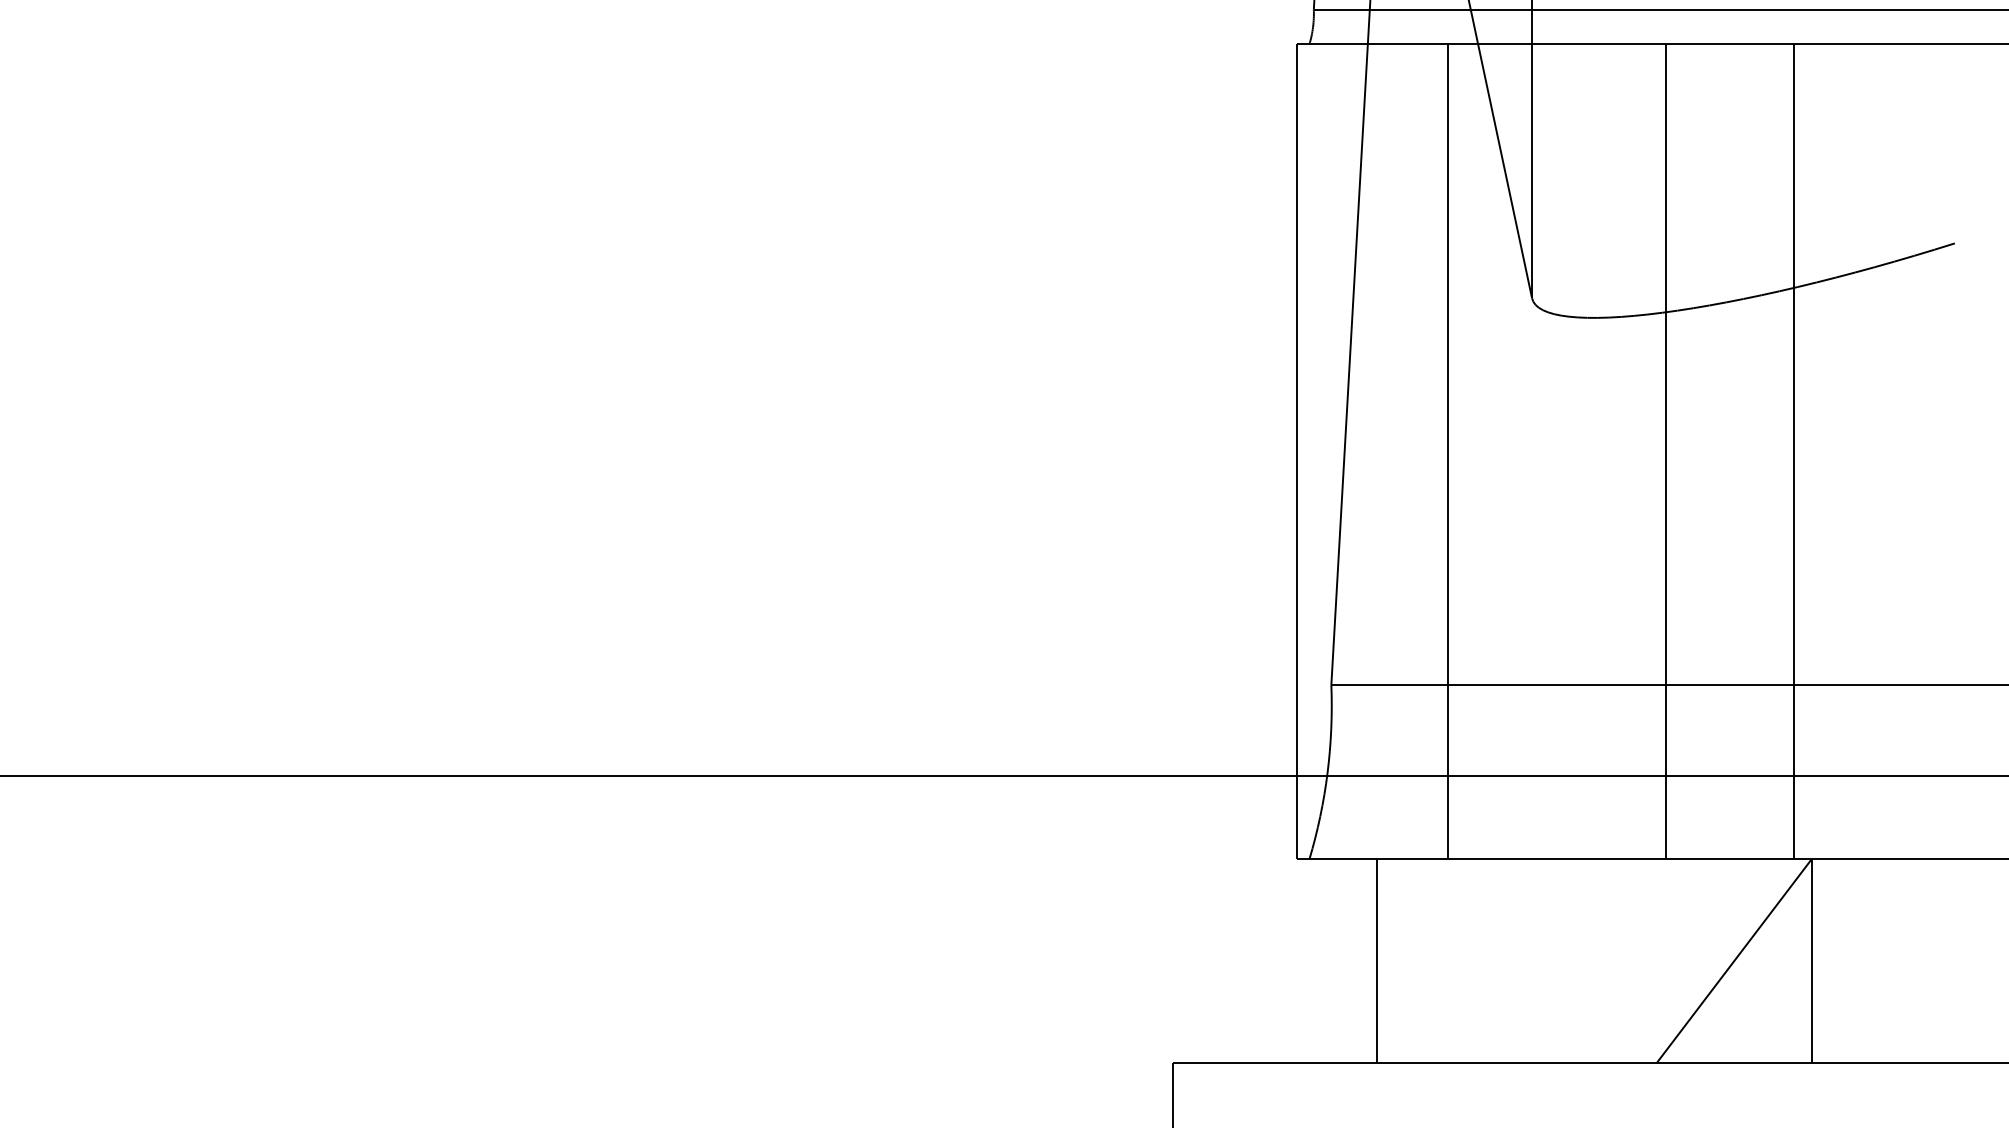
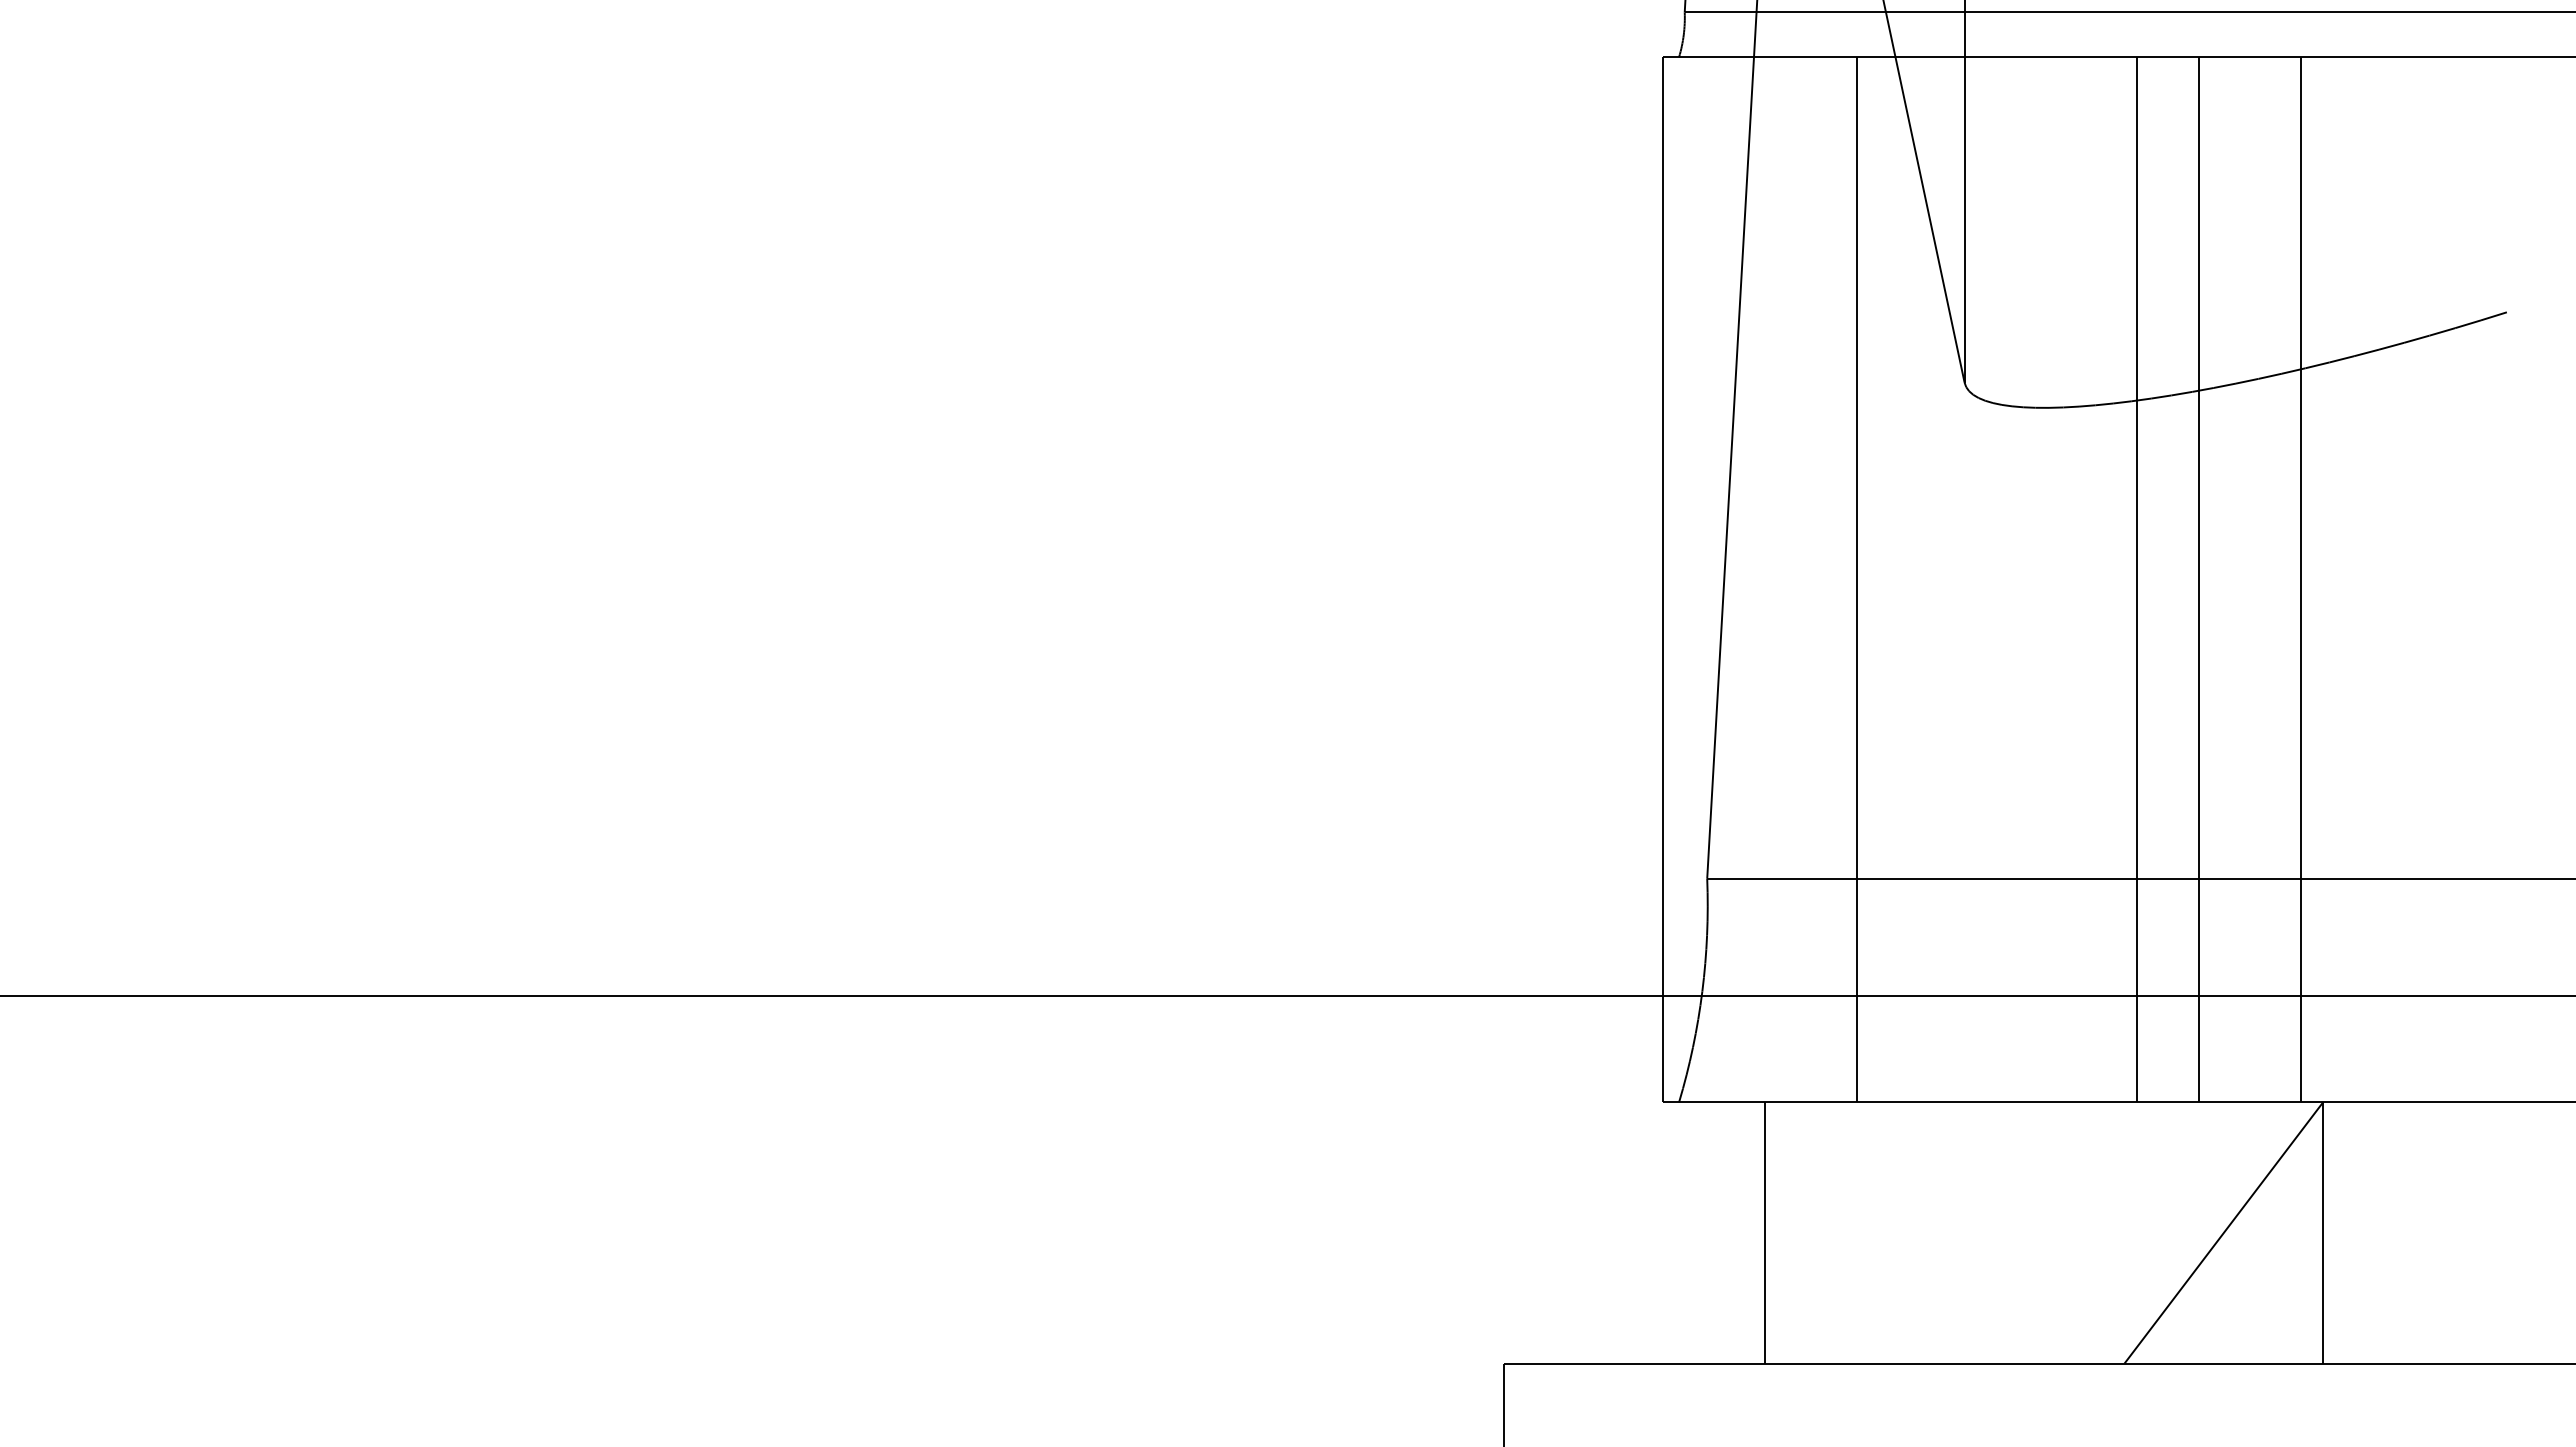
line: (1714, 451) -> (2198, 579), added

